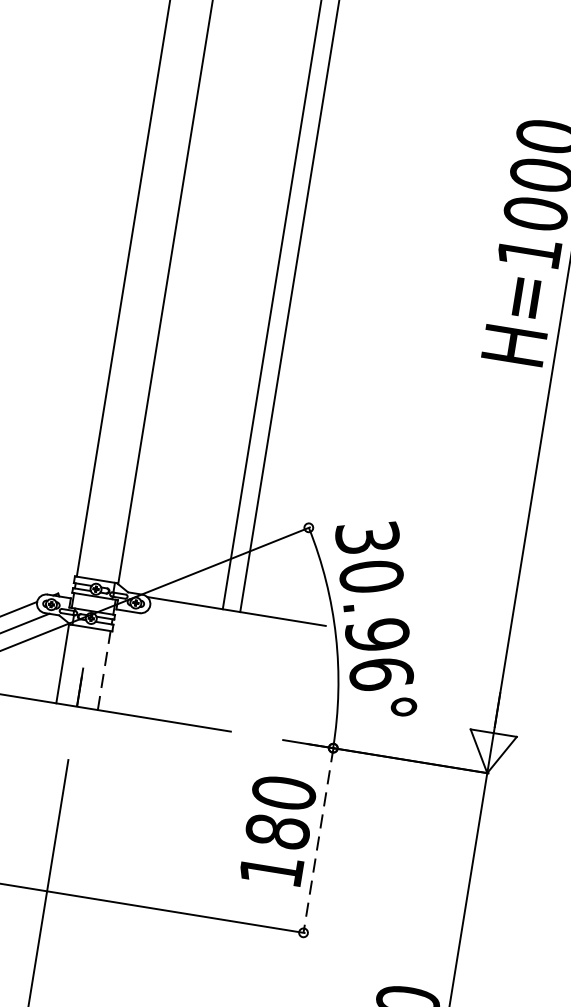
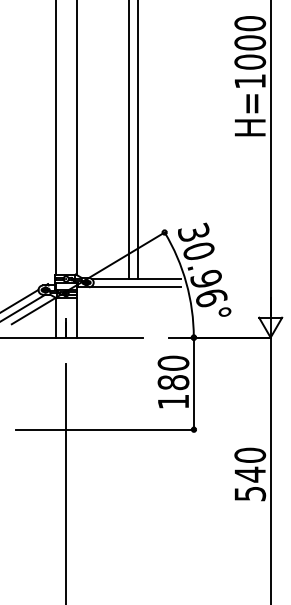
line: (232, 626) -> (135, 286), added
line: (104, 669) -> (76, 317), dashed -> solid
line: (317, 842) -> (193, 384), dashed -> solid

